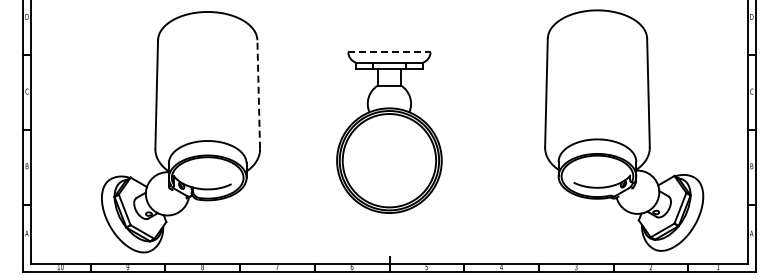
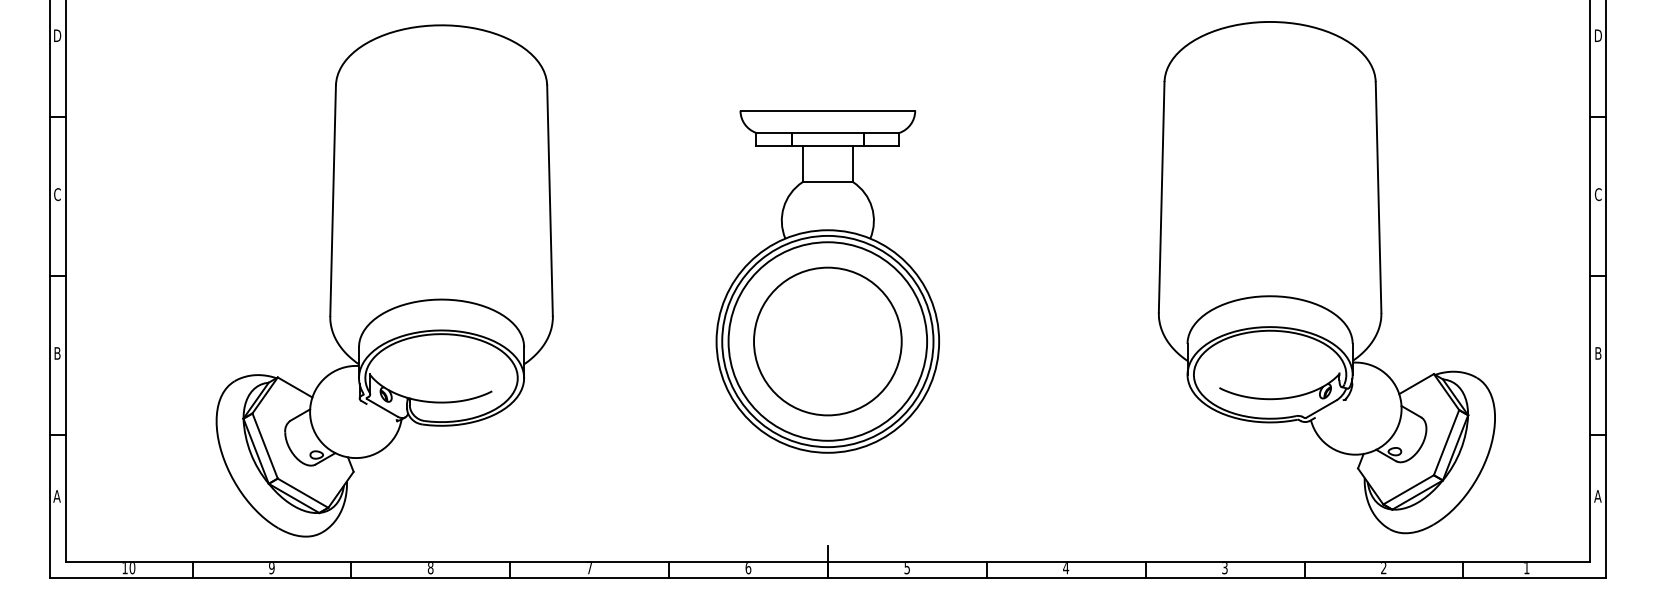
line: (389, 52) -> (828, 111), dashed -> solid
line: (258, 93) -> (549, 198), dashed -> solid
circle: (389, 160) -> (828, 341), added

